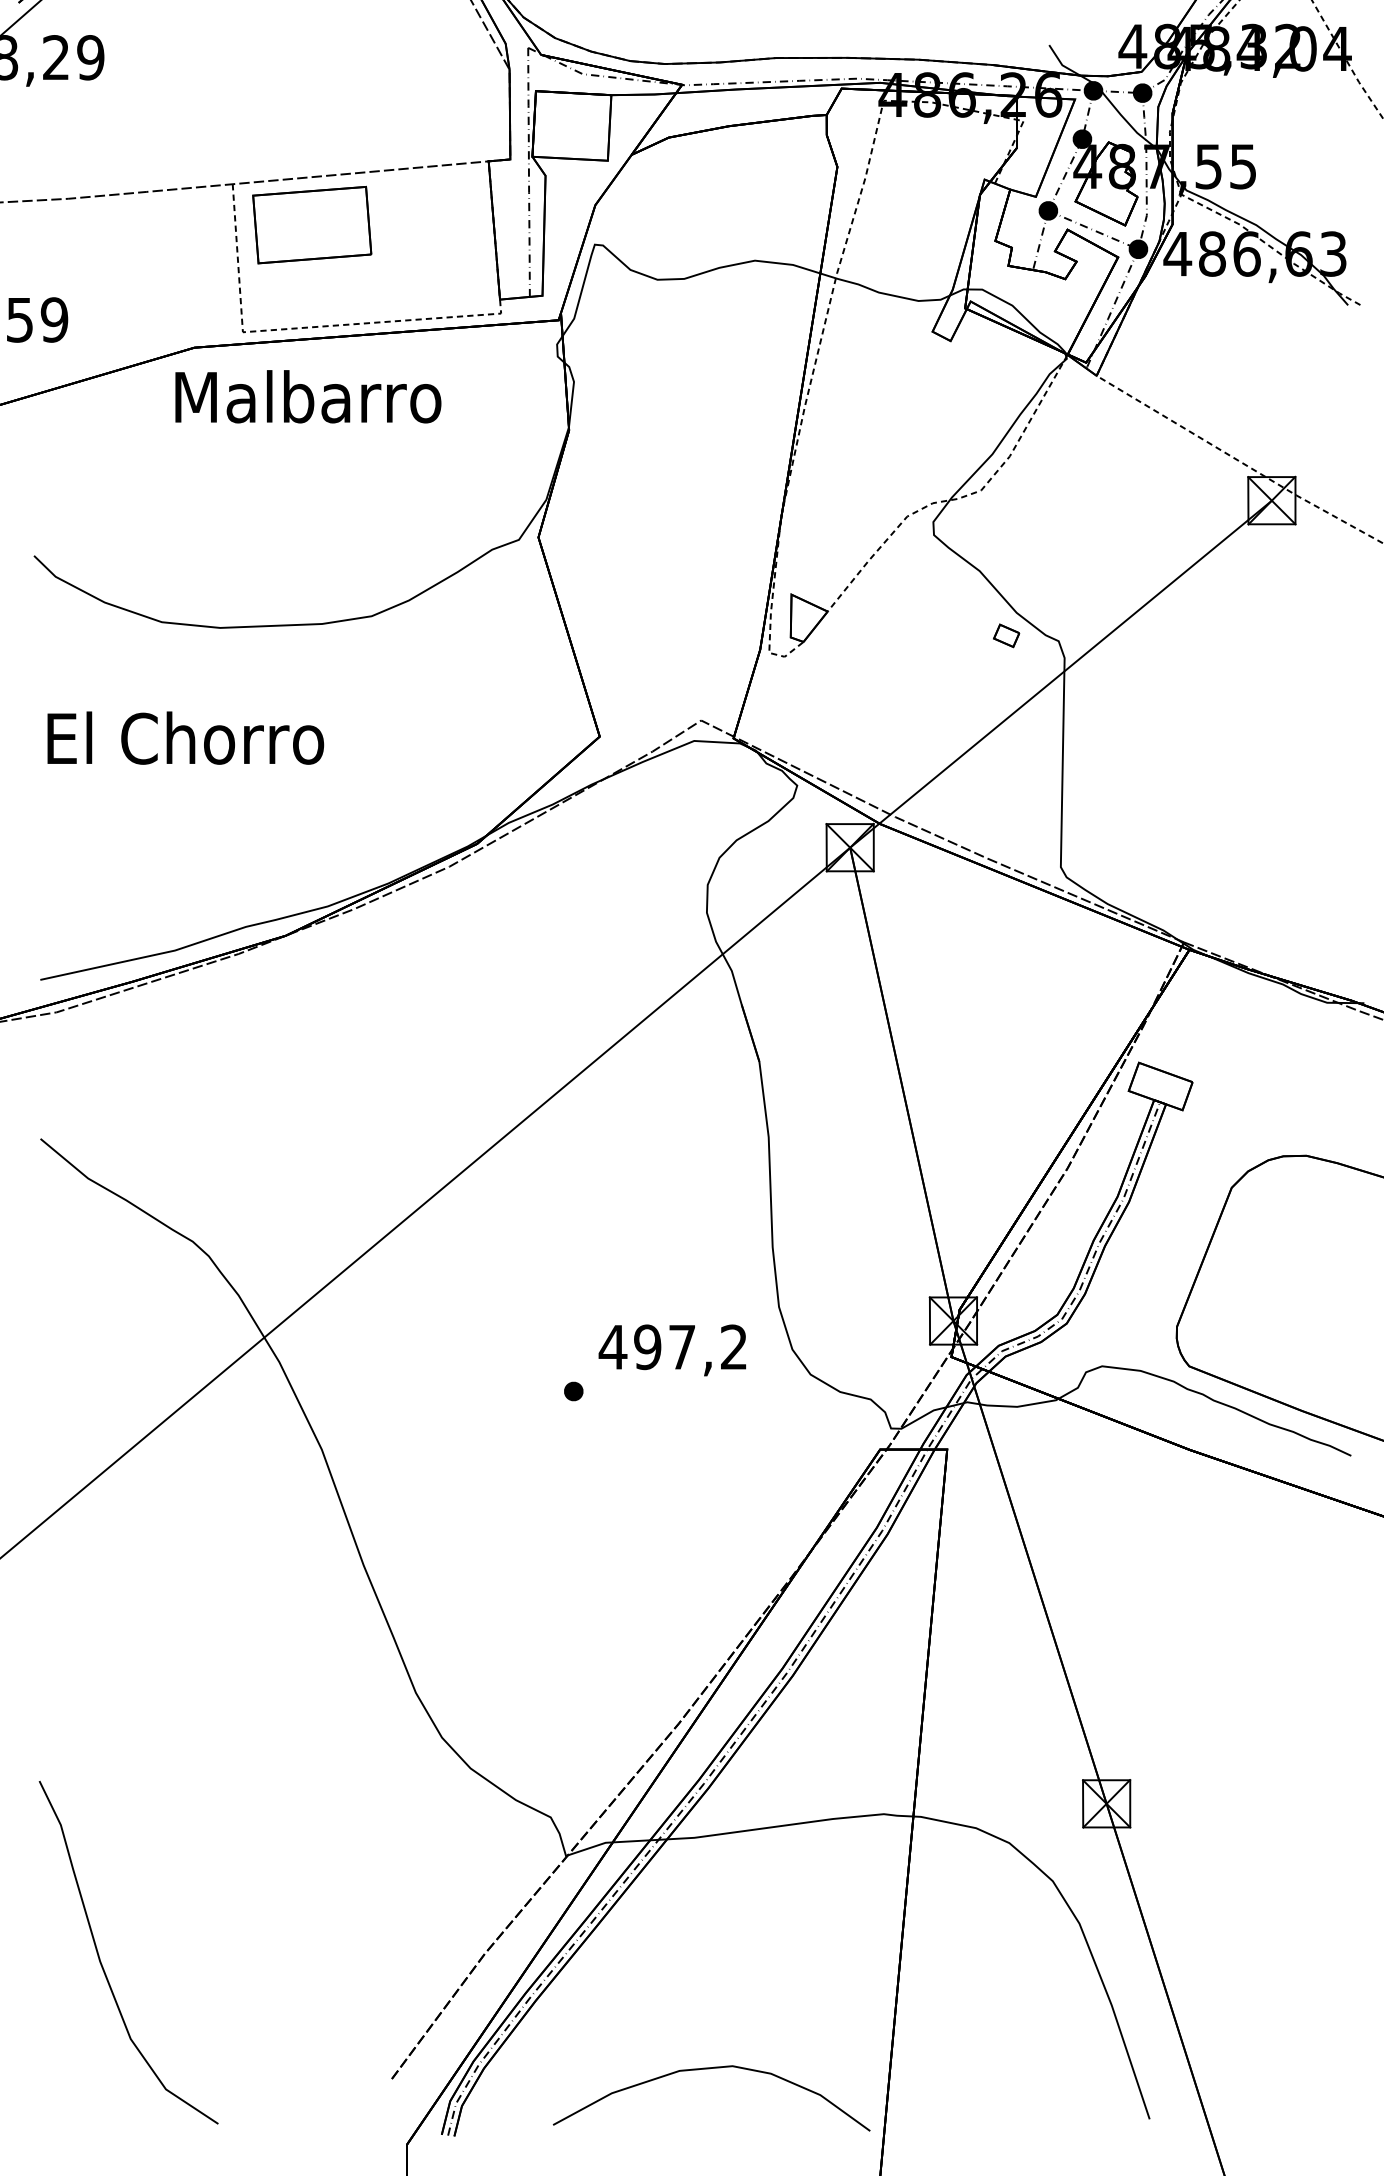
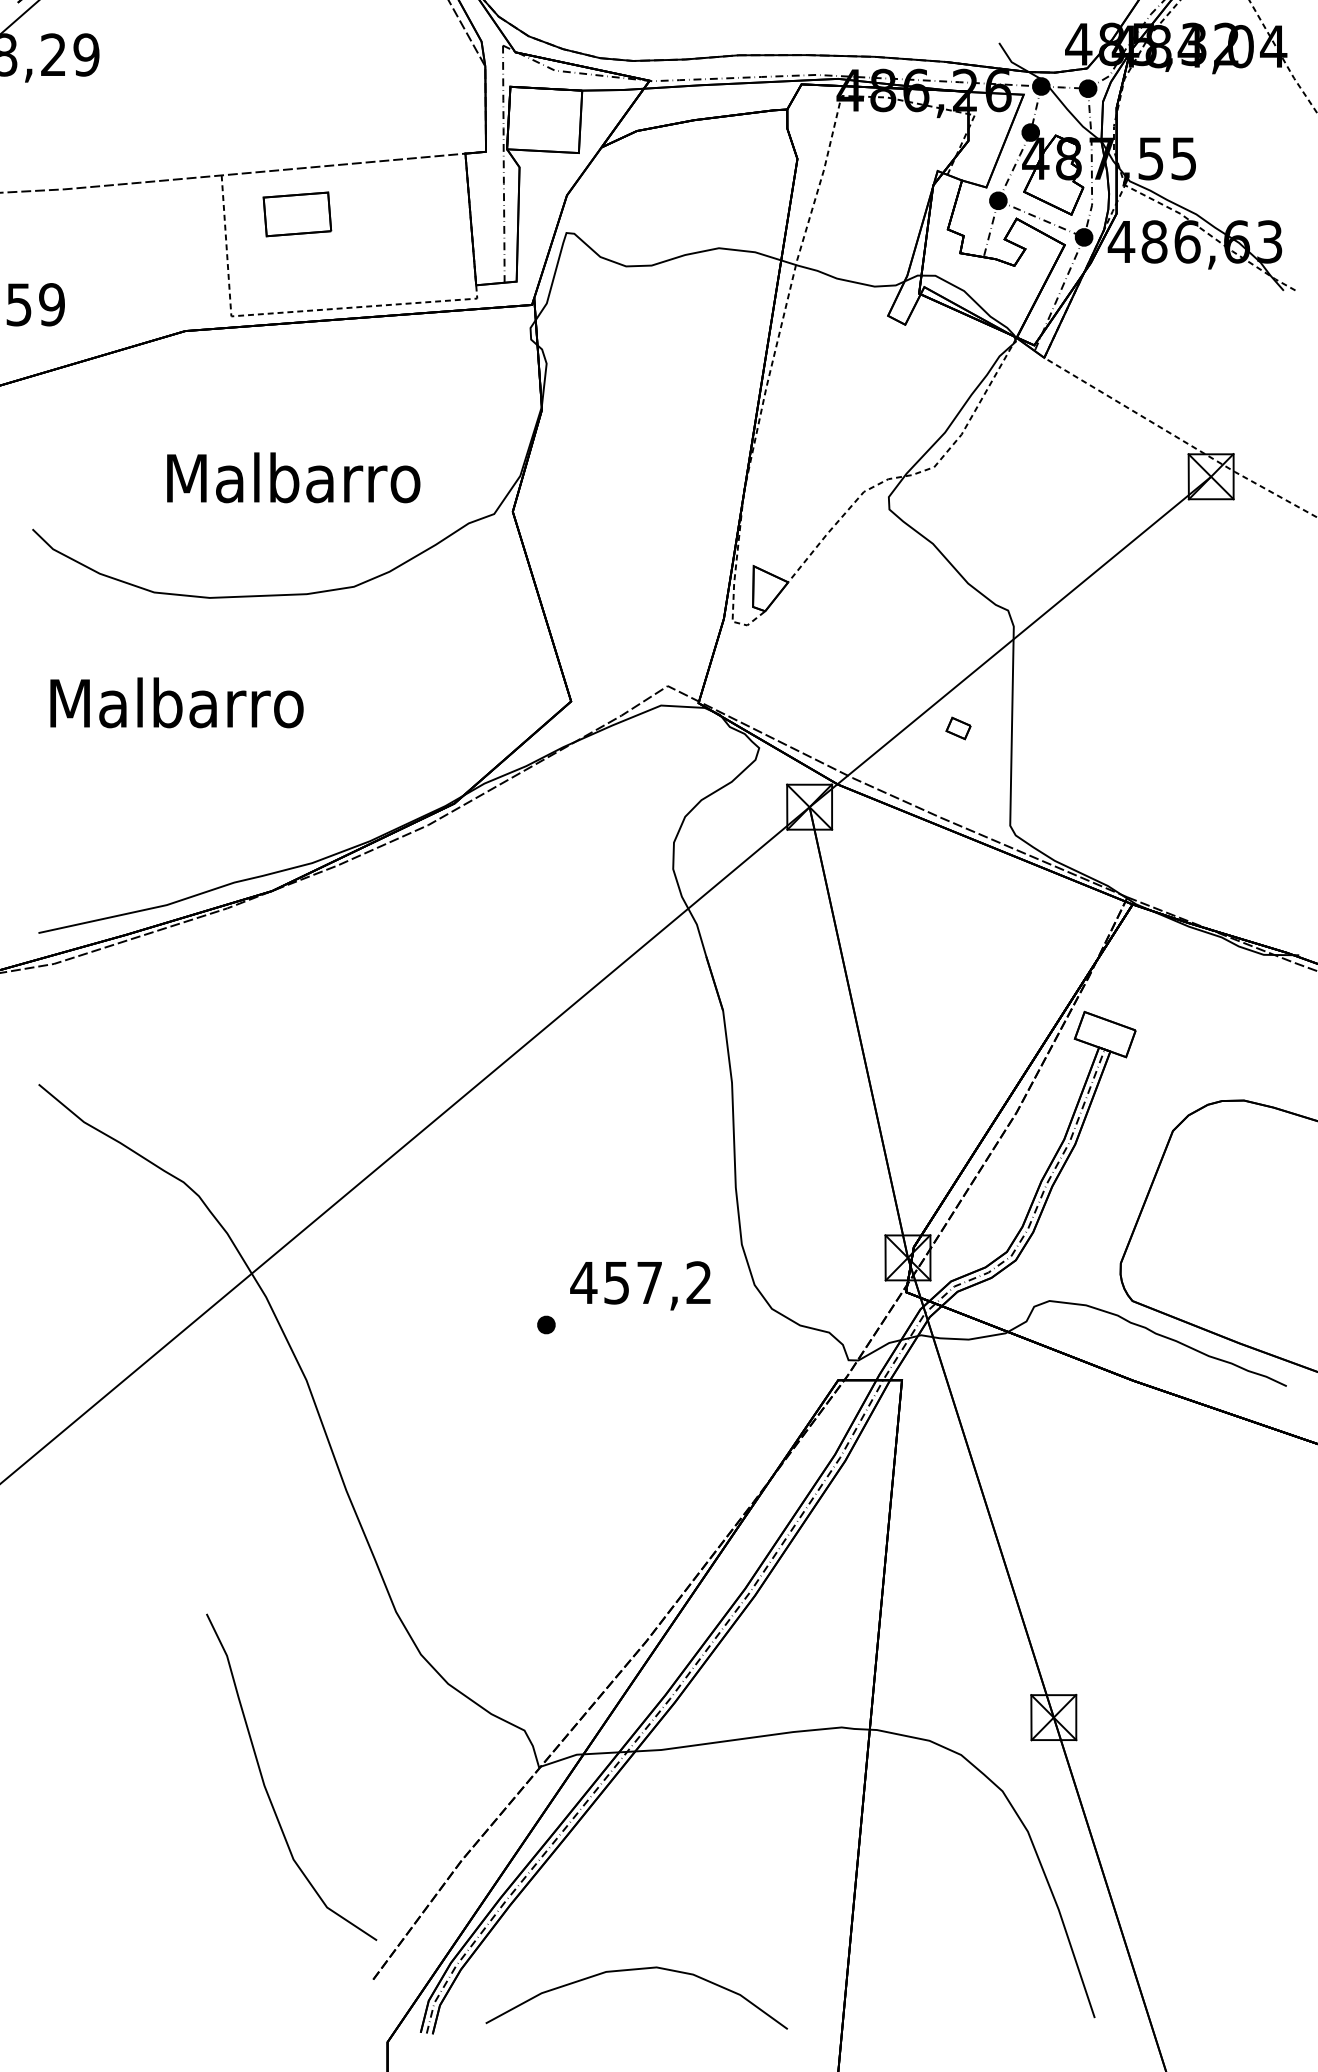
part: (312, 225) -> (297, 214), size x0.6
text: (308, 396) -> (293, 477), moved
part: (1006, 635) -> (958, 728), moved
text: (185, 737) -> (176, 702), El Chorro -> Malbarro
text: (647, 1346) -> (616, 1282), 497,2 -> 457,2
curve: (102, 1963) -> (266, 1787), moved
curve: (711, 2069) -> (636, 1970), moved

